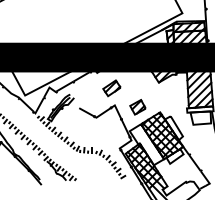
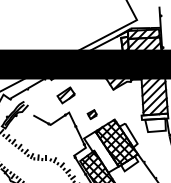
part: (137, 107) -> (91, 114), size x0.6

